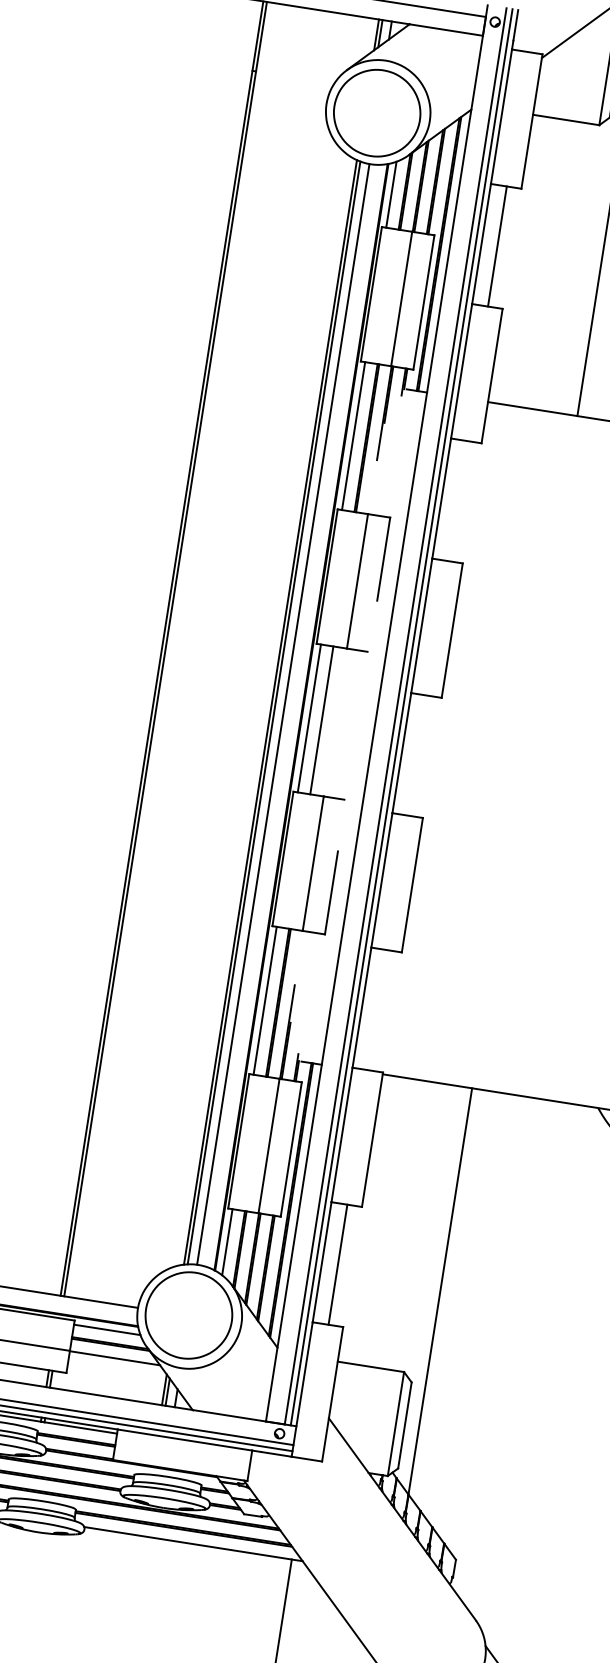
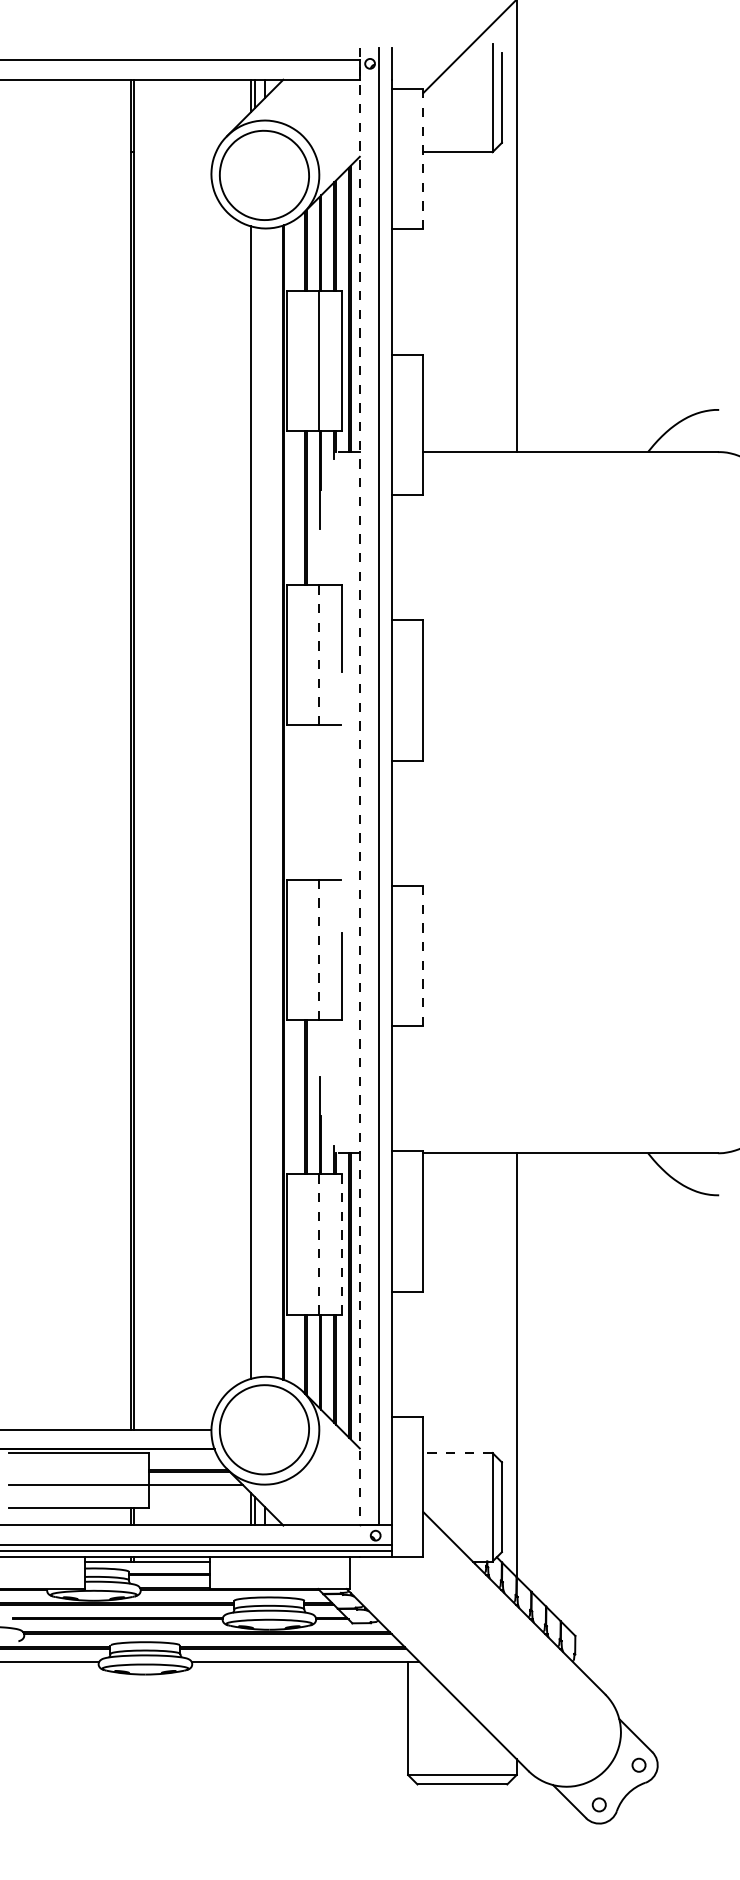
line: (532, 120) -> (423, 158), solid -> dashed
line: (391, 194) -> (291, 255), removed
line: (497, 246) -> (408, 291), removed
line: (353, 435) -> (291, 507), removed
line: (358, 580) -> (319, 654), solid -> dashed
line: (274, 712) -> (255, 802), removed
line: (376, 713) -> (359, 786), solid -> dashed
line: (283, 714) -> (264, 802), removed
line: (401, 717) -> (385, 786), removed
line: (308, 718) -> (291, 802), removed
line: (321, 720) -> (304, 802), removed
line: (313, 863) -> (319, 949), solid -> dashed
line: (412, 884) -> (423, 955), solid -> dashed
line: (264, 1001) -> (291, 1097), removed
line: (269, 1145) -> (319, 1243), solid -> dashed
line: (291, 1149) -> (342, 1244), solid -> dashed
line: (227, 1241) -> (291, 1348), removed
line: (338, 1264) -> (408, 1353), removed
line: (107, 1329) -> (183, 1457), removed
line: (371, 1367) -> (458, 1453), solid -> dashed

